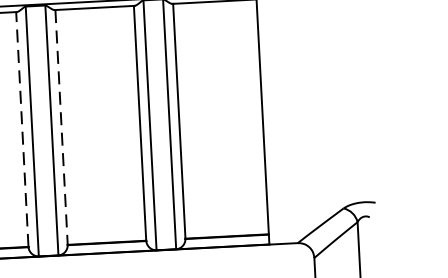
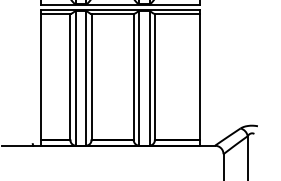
line: (22, 128) -> (70, 76), dashed -> solid
line: (61, 128) -> (91, 77), dashed -> solid

